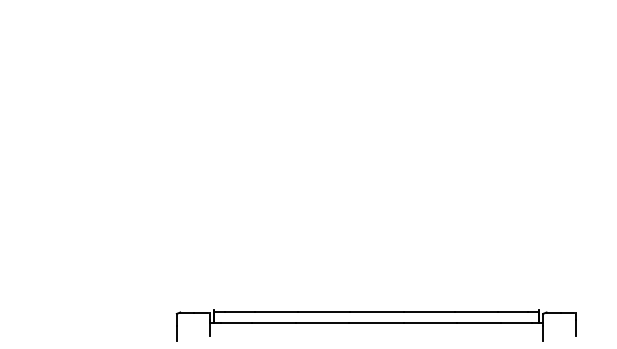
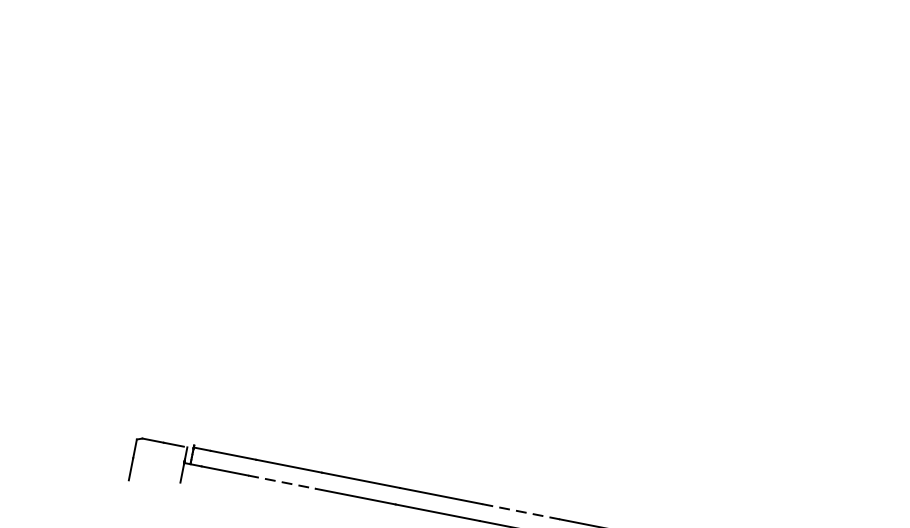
line: (429, 311) -> (521, 511), solid -> dashed
line: (274, 322) -> (282, 481), solid -> dashed

